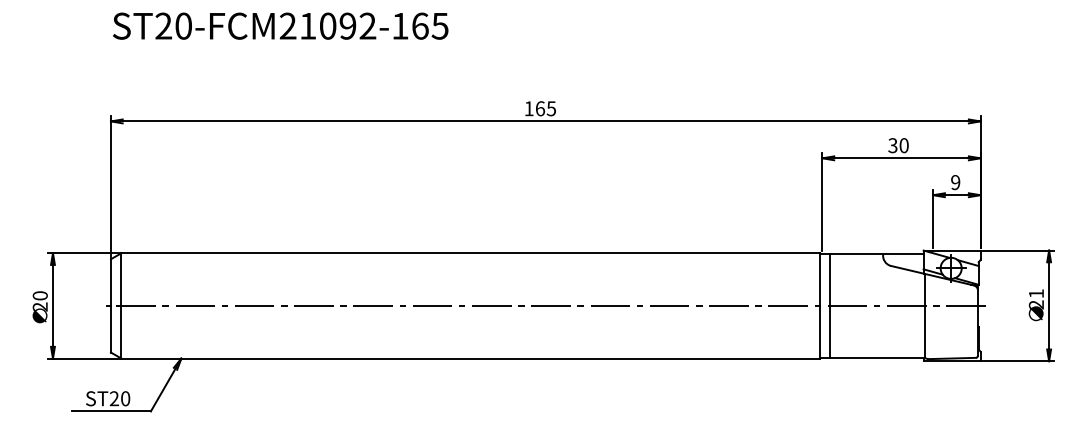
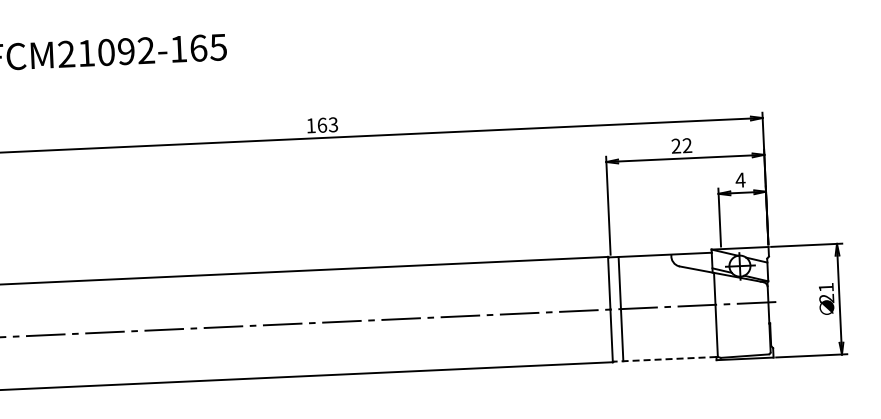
text: (551, 108) -> (333, 124), 165 -> 163
text: (898, 145) -> (681, 145), 30 -> 22
text: (955, 182) -> (740, 180), 9 -> 4
line: (871, 358) -> (664, 359), solid -> dashed

